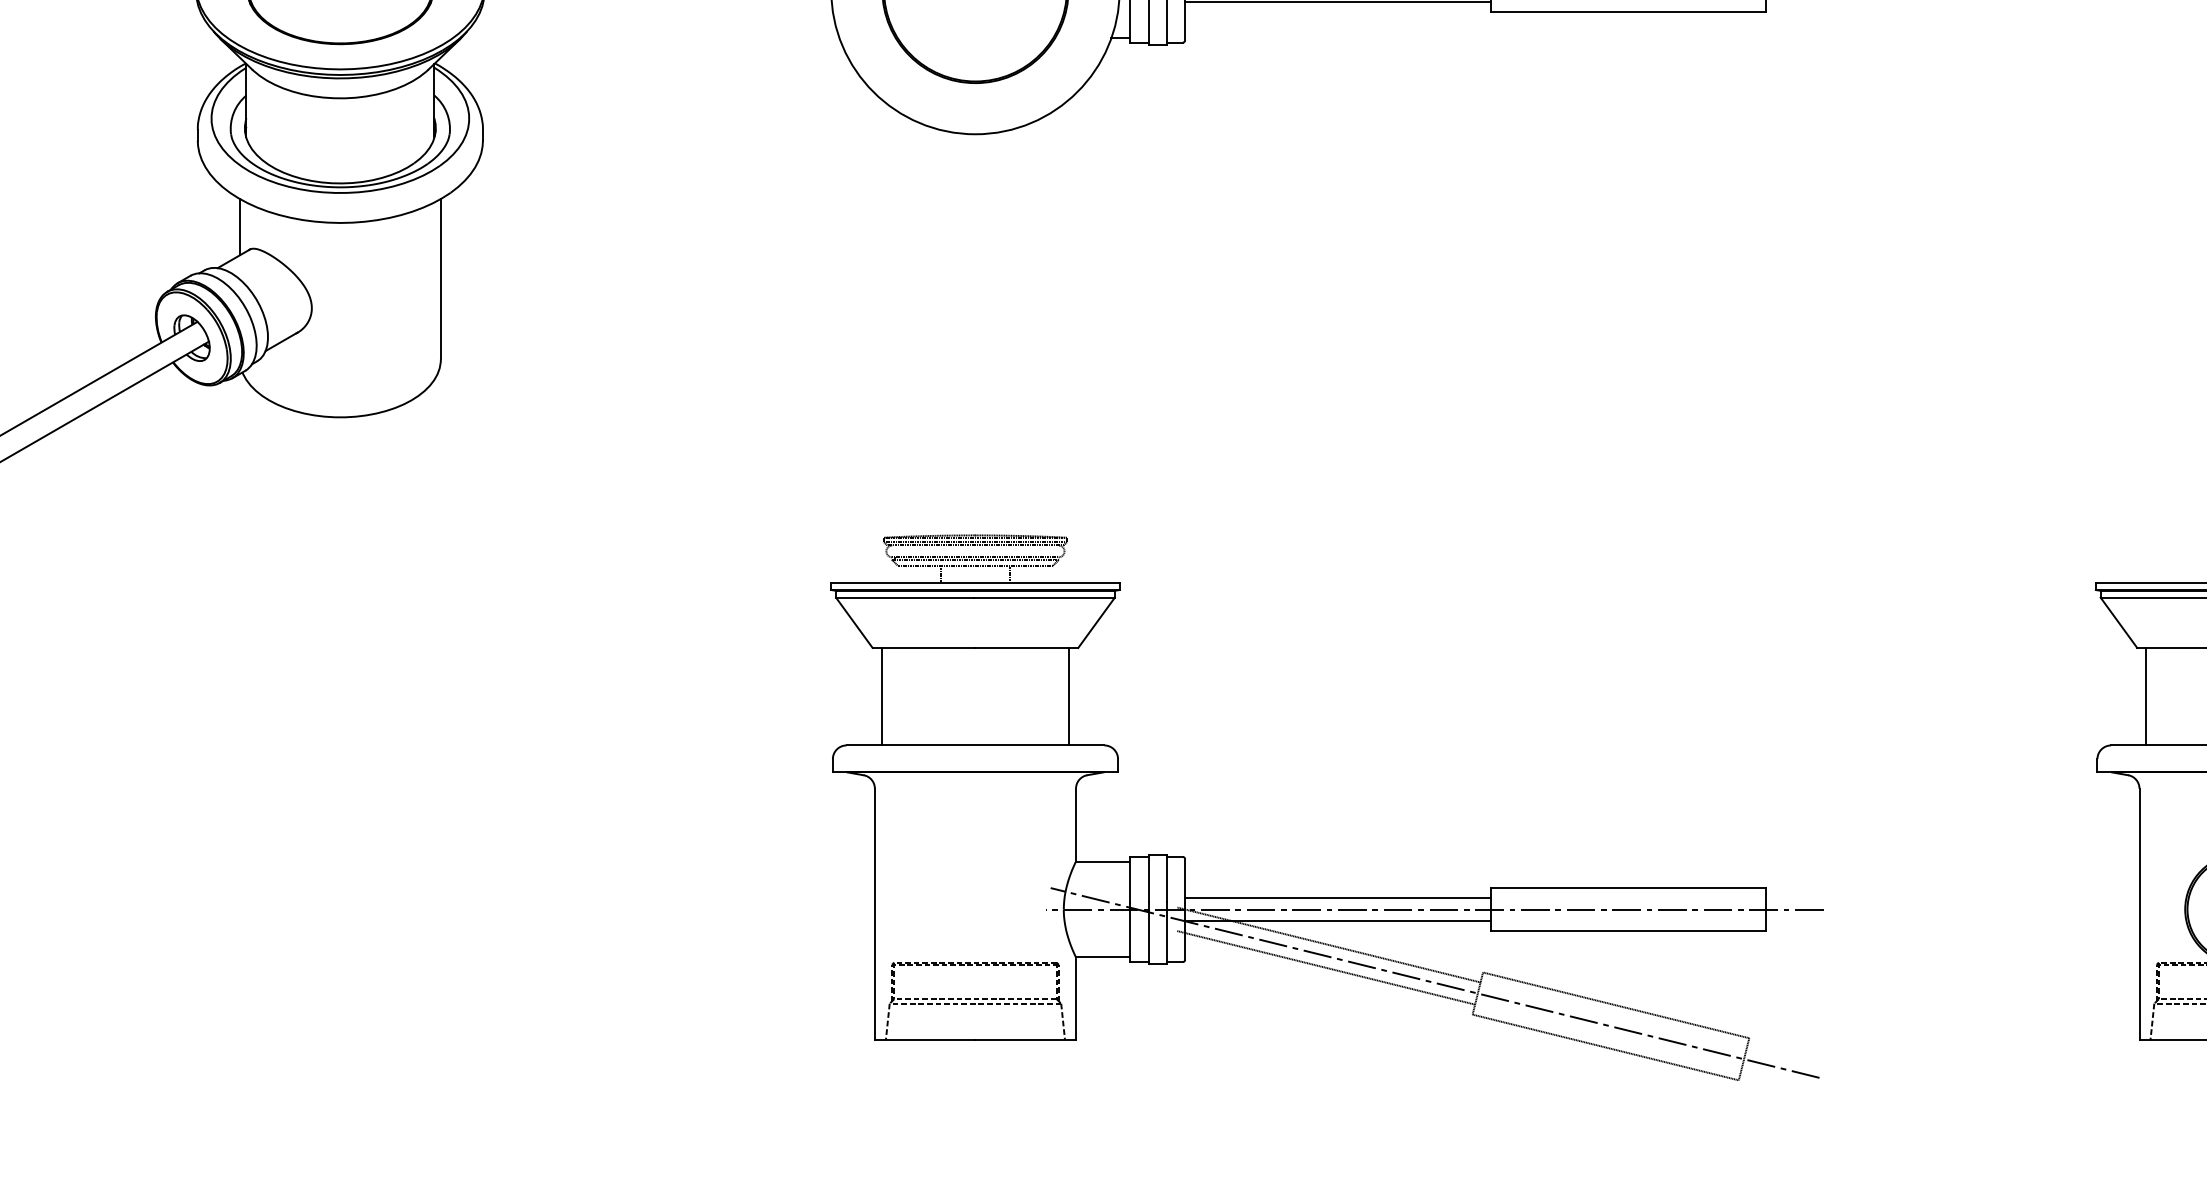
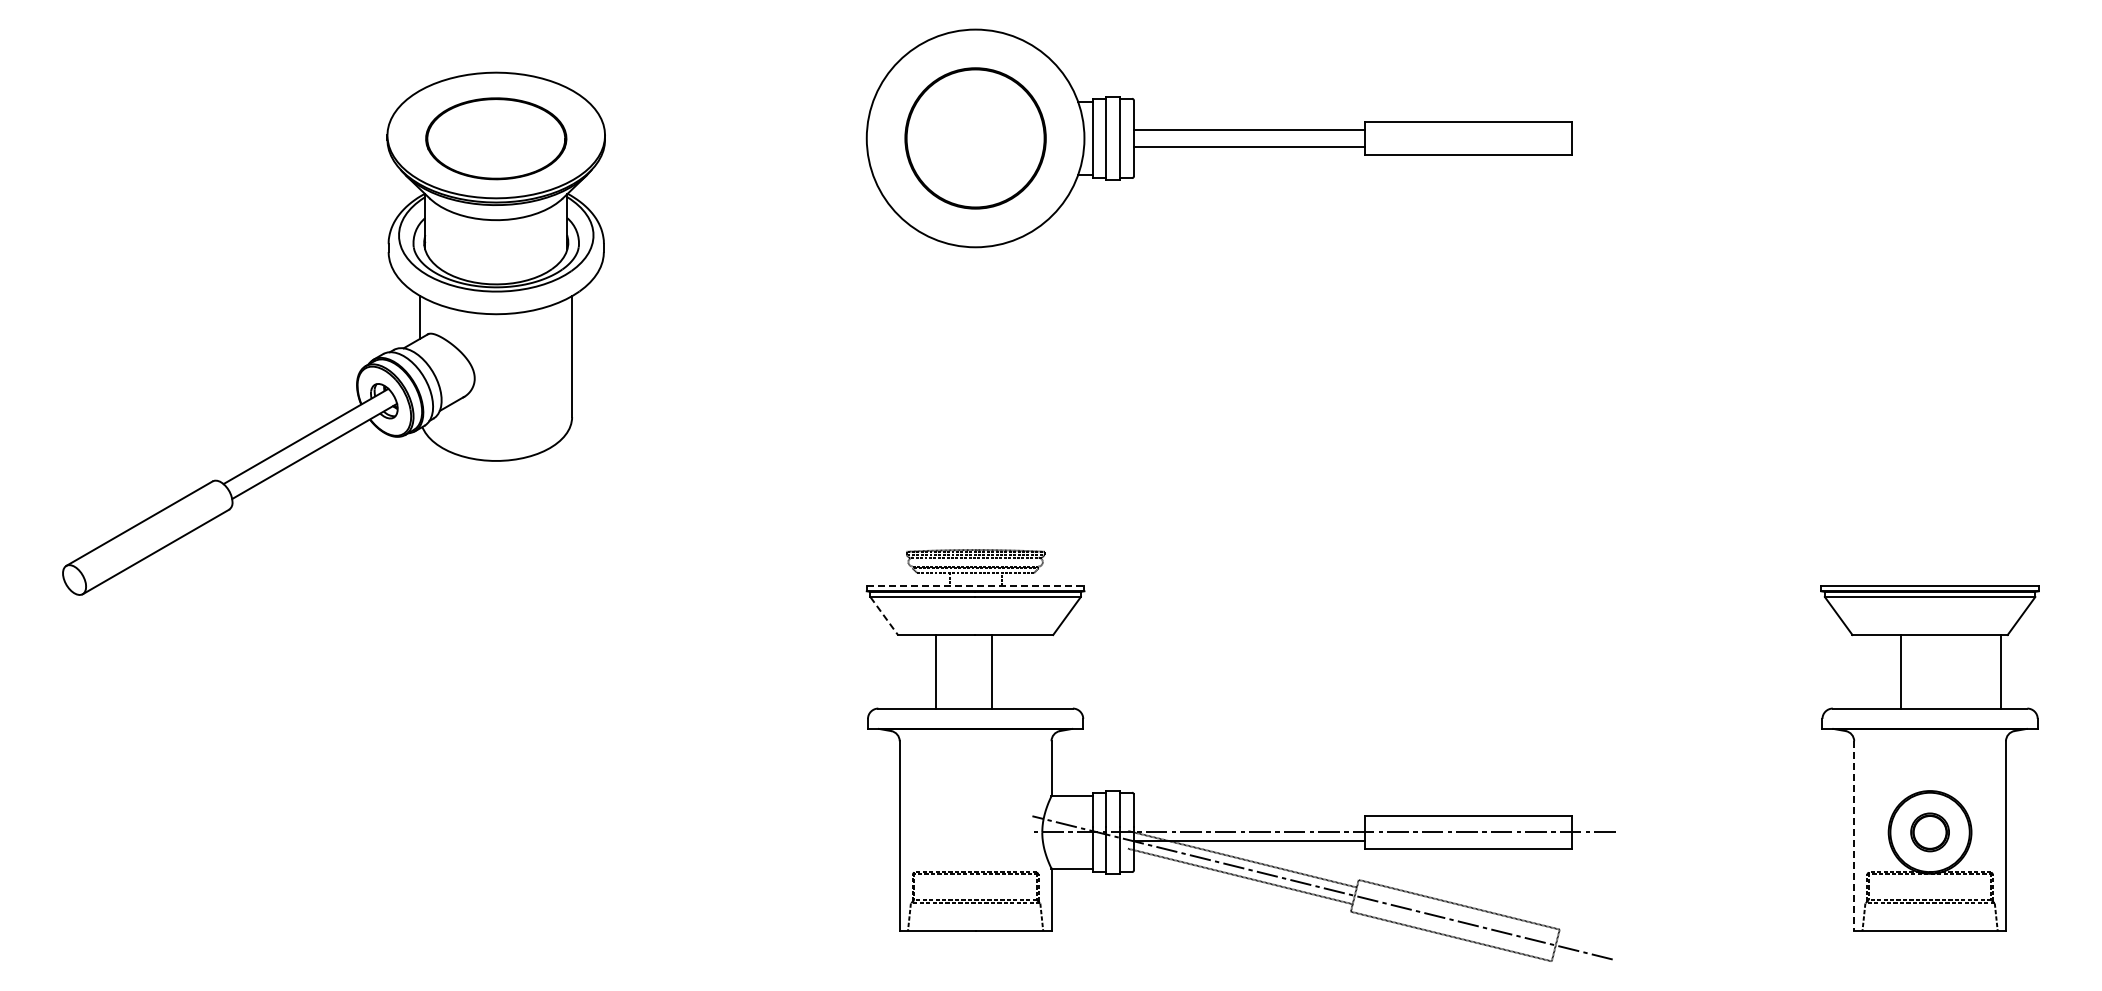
line: (975, 583) -> (975, 586), solid -> dashed
line: (854, 623) -> (884, 616), solid -> dashed
line: (881, 696) -> (935, 671), moved
line: (1069, 696) -> (991, 671), moved
line: (2146, 696) -> (1901, 671), moved
line: (1338, 897) -> (1249, 823), removed
line: (2139, 914) -> (1854, 836), solid -> dashed

